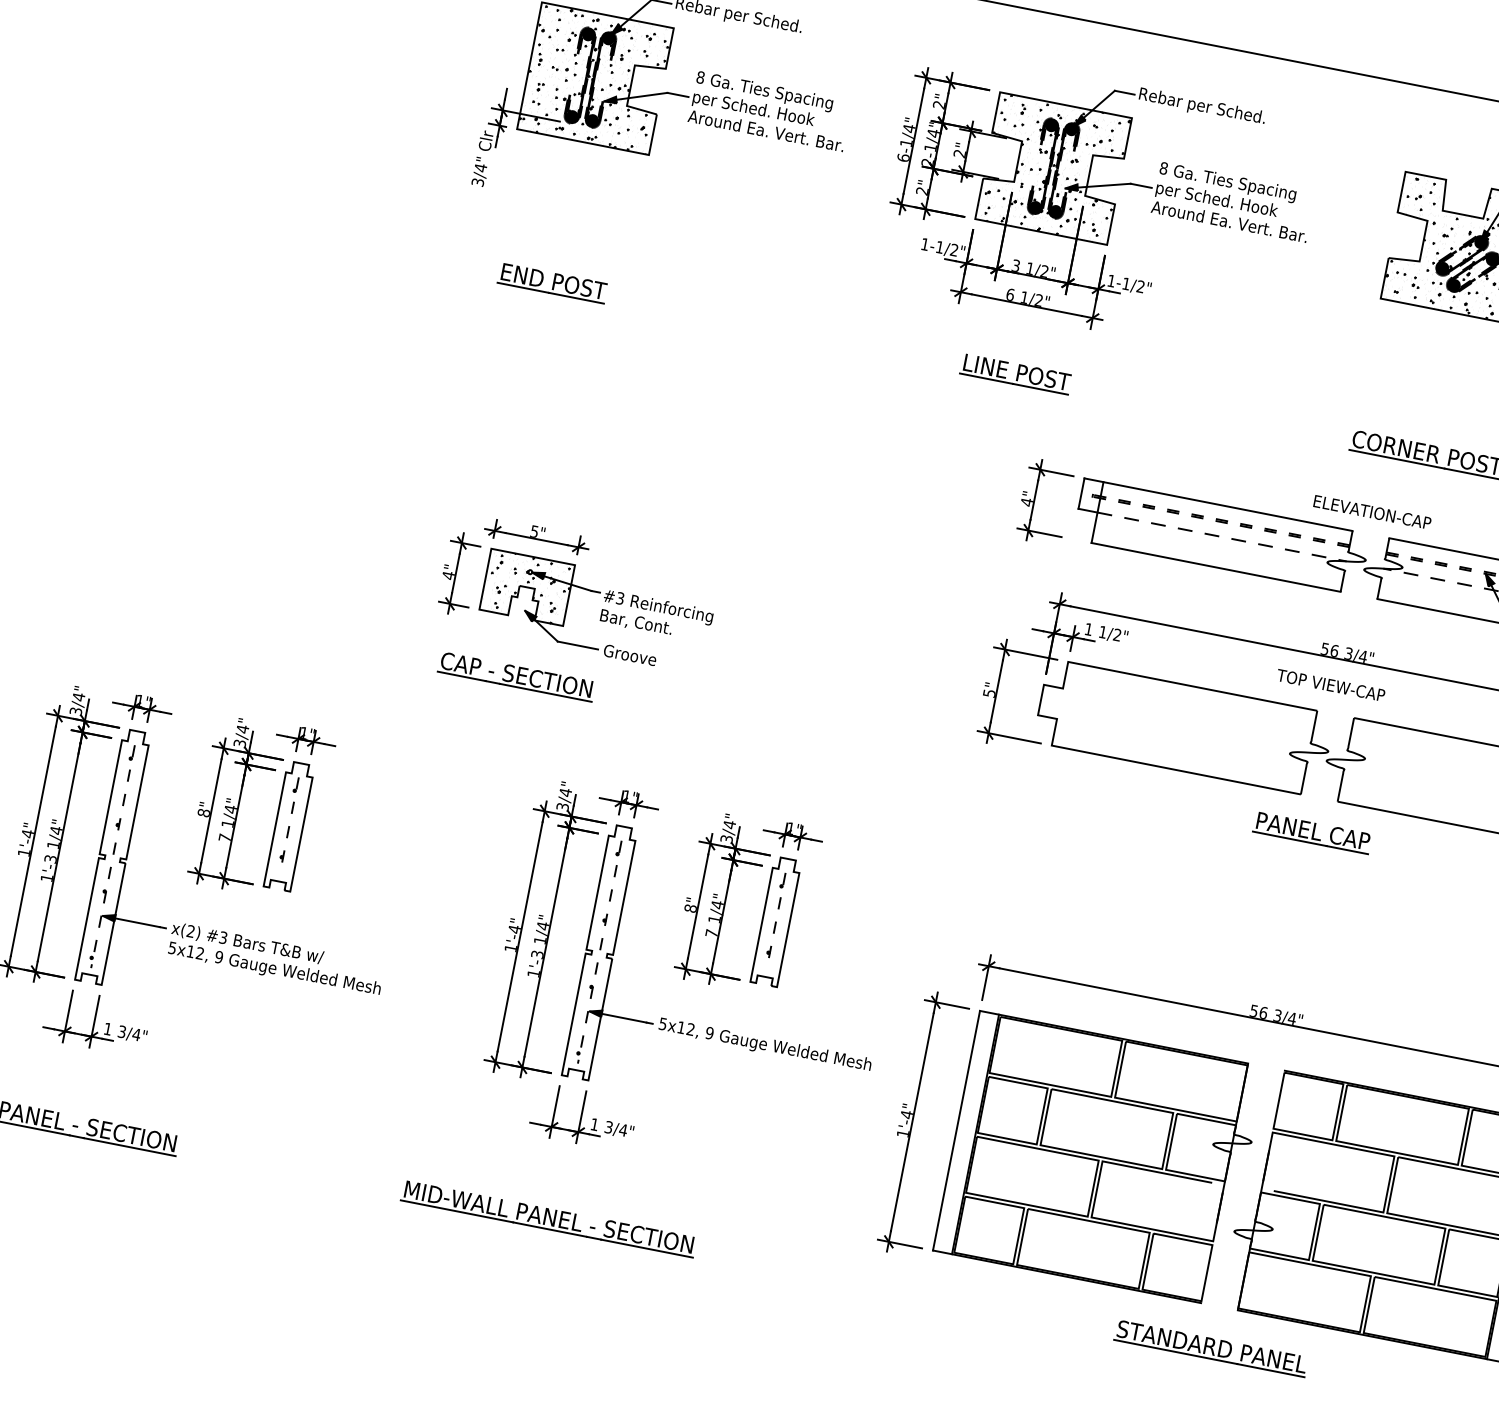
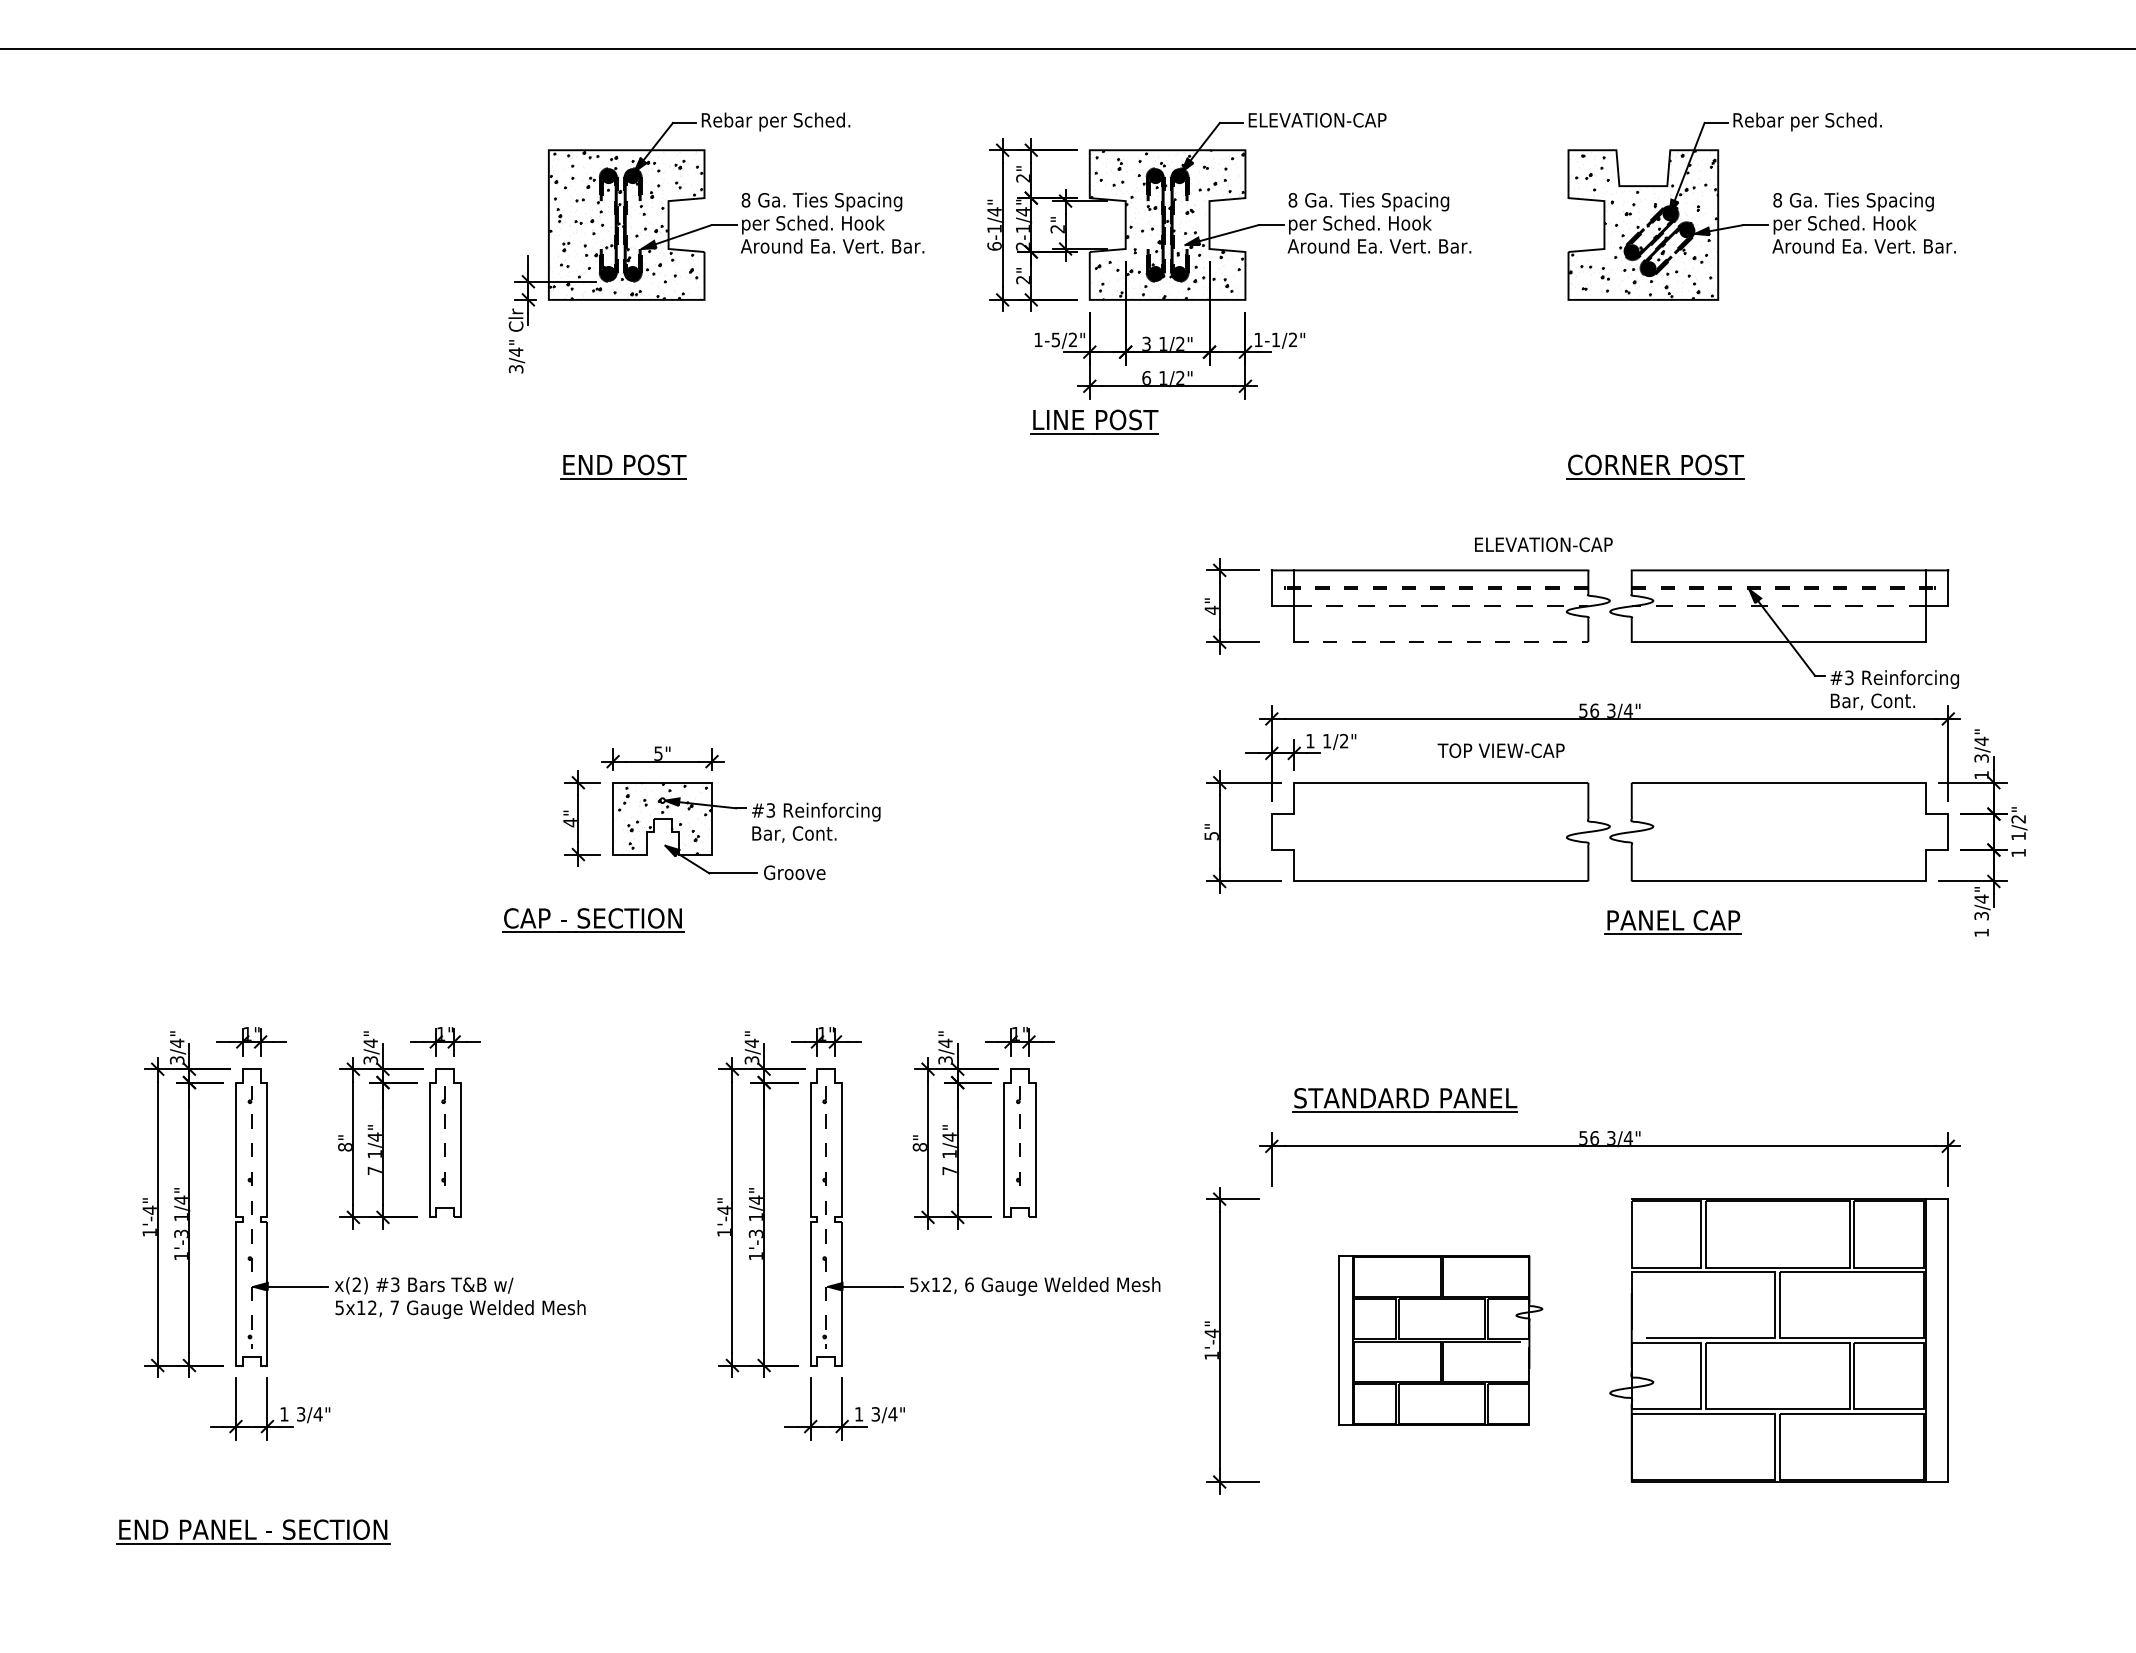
text: (1202, 106) -> (1323, 121), Rebar per Sched. -> ELEVATION-CAP
text: (939, 246) -> (1055, 339), 1-1/2" -> 1-5/2"
part: (1015, 373) -> (1094, 421), moved
text: (1372, 512) -> (1543, 544), moved
line: (1216, 567) -> (1441, 642), solid -> dashed
part: (516, 676) -> (593, 920), moved
text: (1330, 685) -> (1500, 750), moved
part: (1311, 832) -> (1672, 922), moved
text: (218, 956) -> (394, 1307), 9 -> 7
text: (709, 1032) -> (969, 1284), 9 -> 6
part: (1099, 1158) -> (1440, 1340), size x0.6
part: (548, 1218) -> (827, 1531), removed
part: (1210, 1348) -> (1404, 1100), moved

